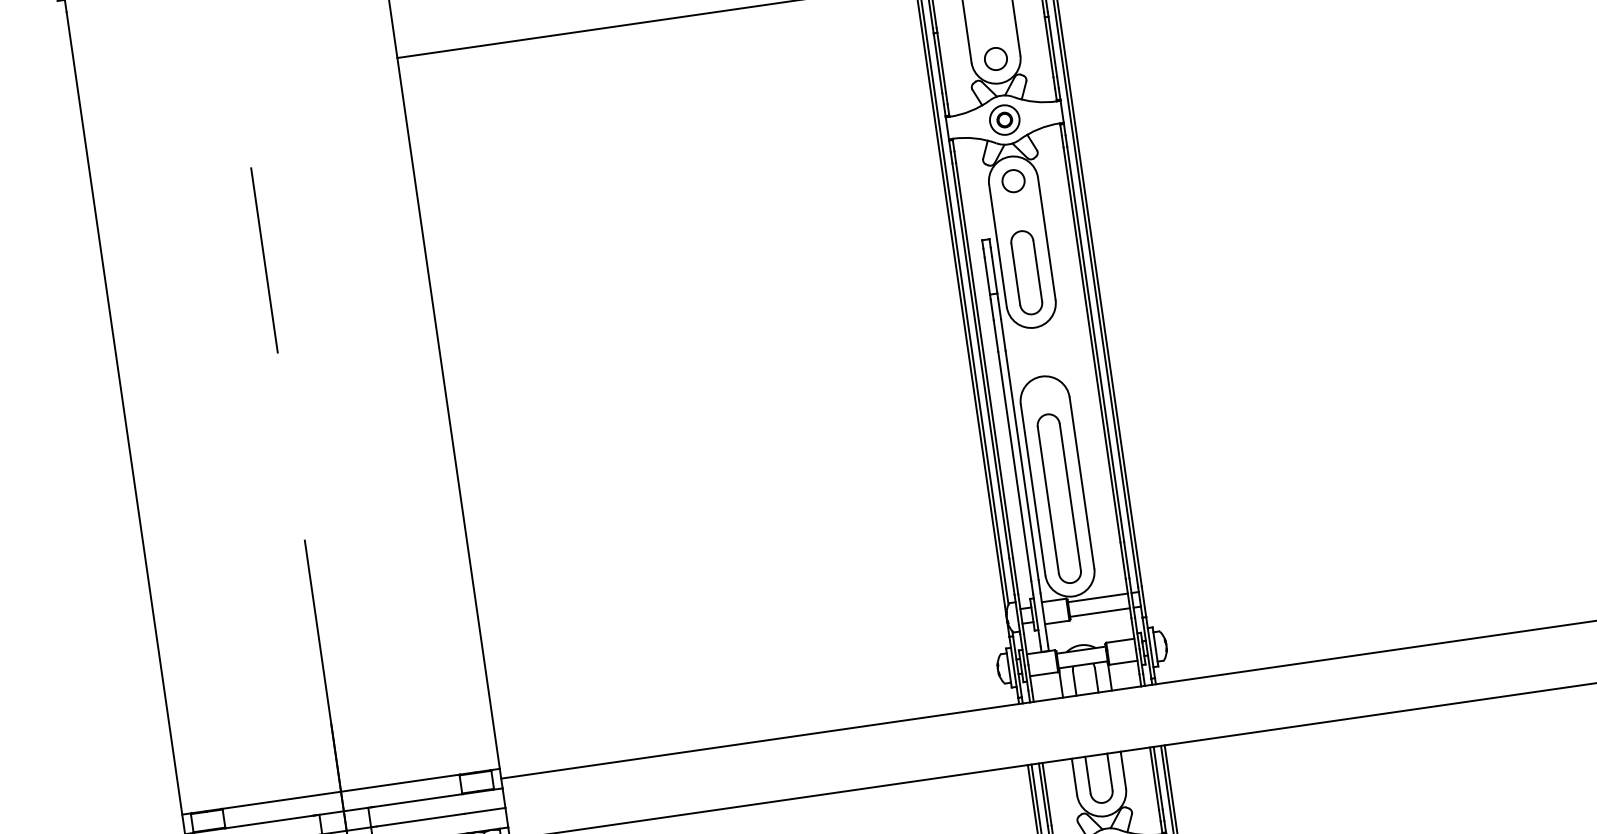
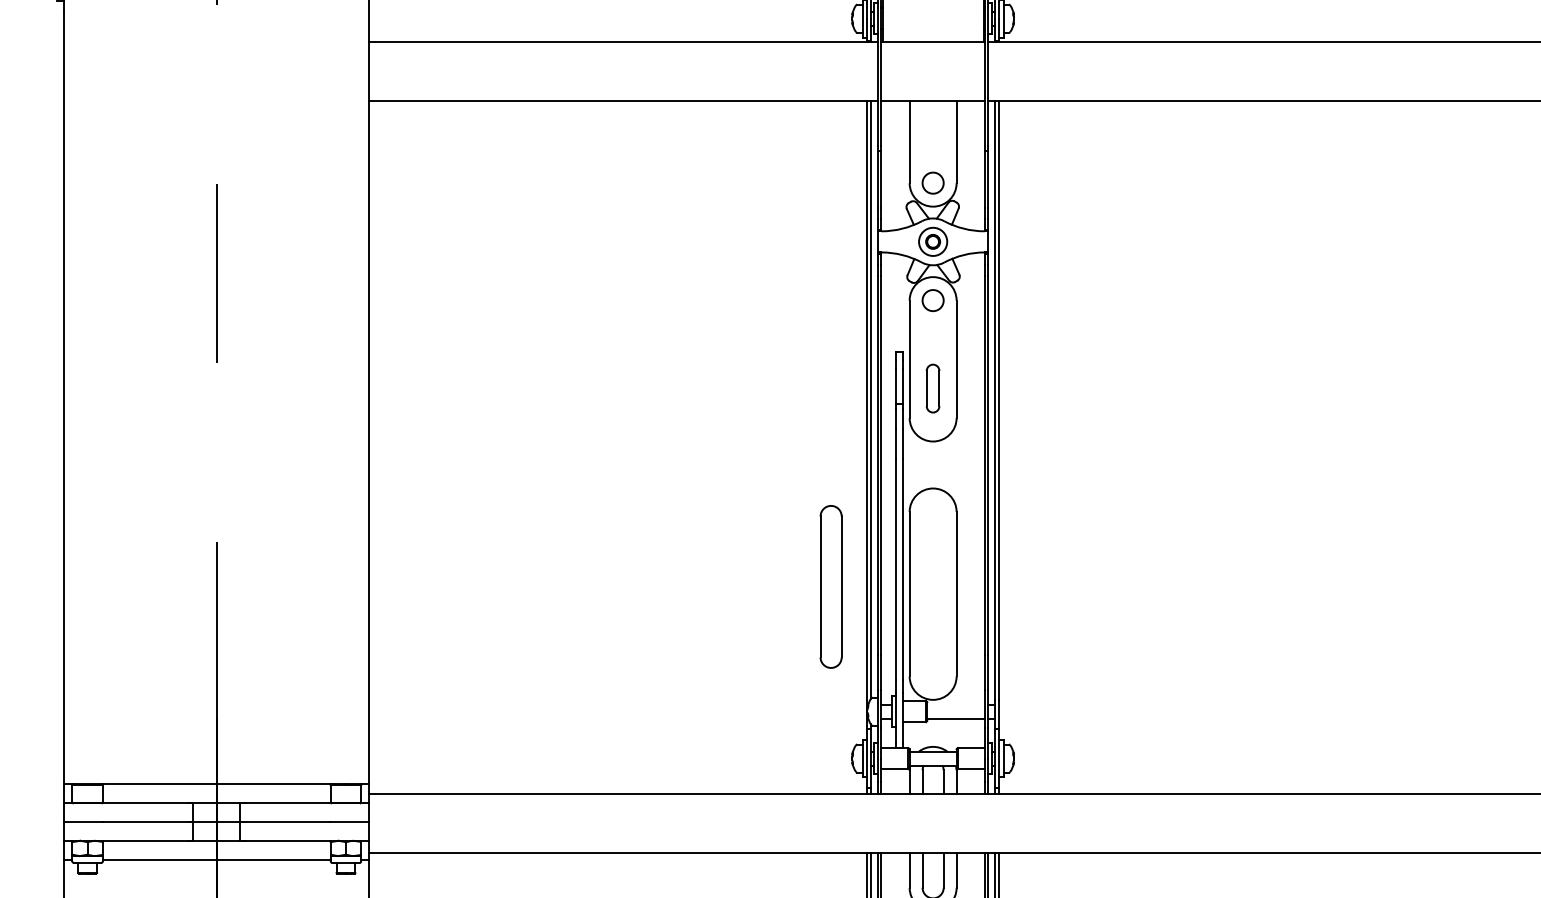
part: (1026, 272) -> (932, 388), size x0.6
part: (1058, 498) -> (830, 586), moved
line: (1097, 597) -> (955, 704), removed

